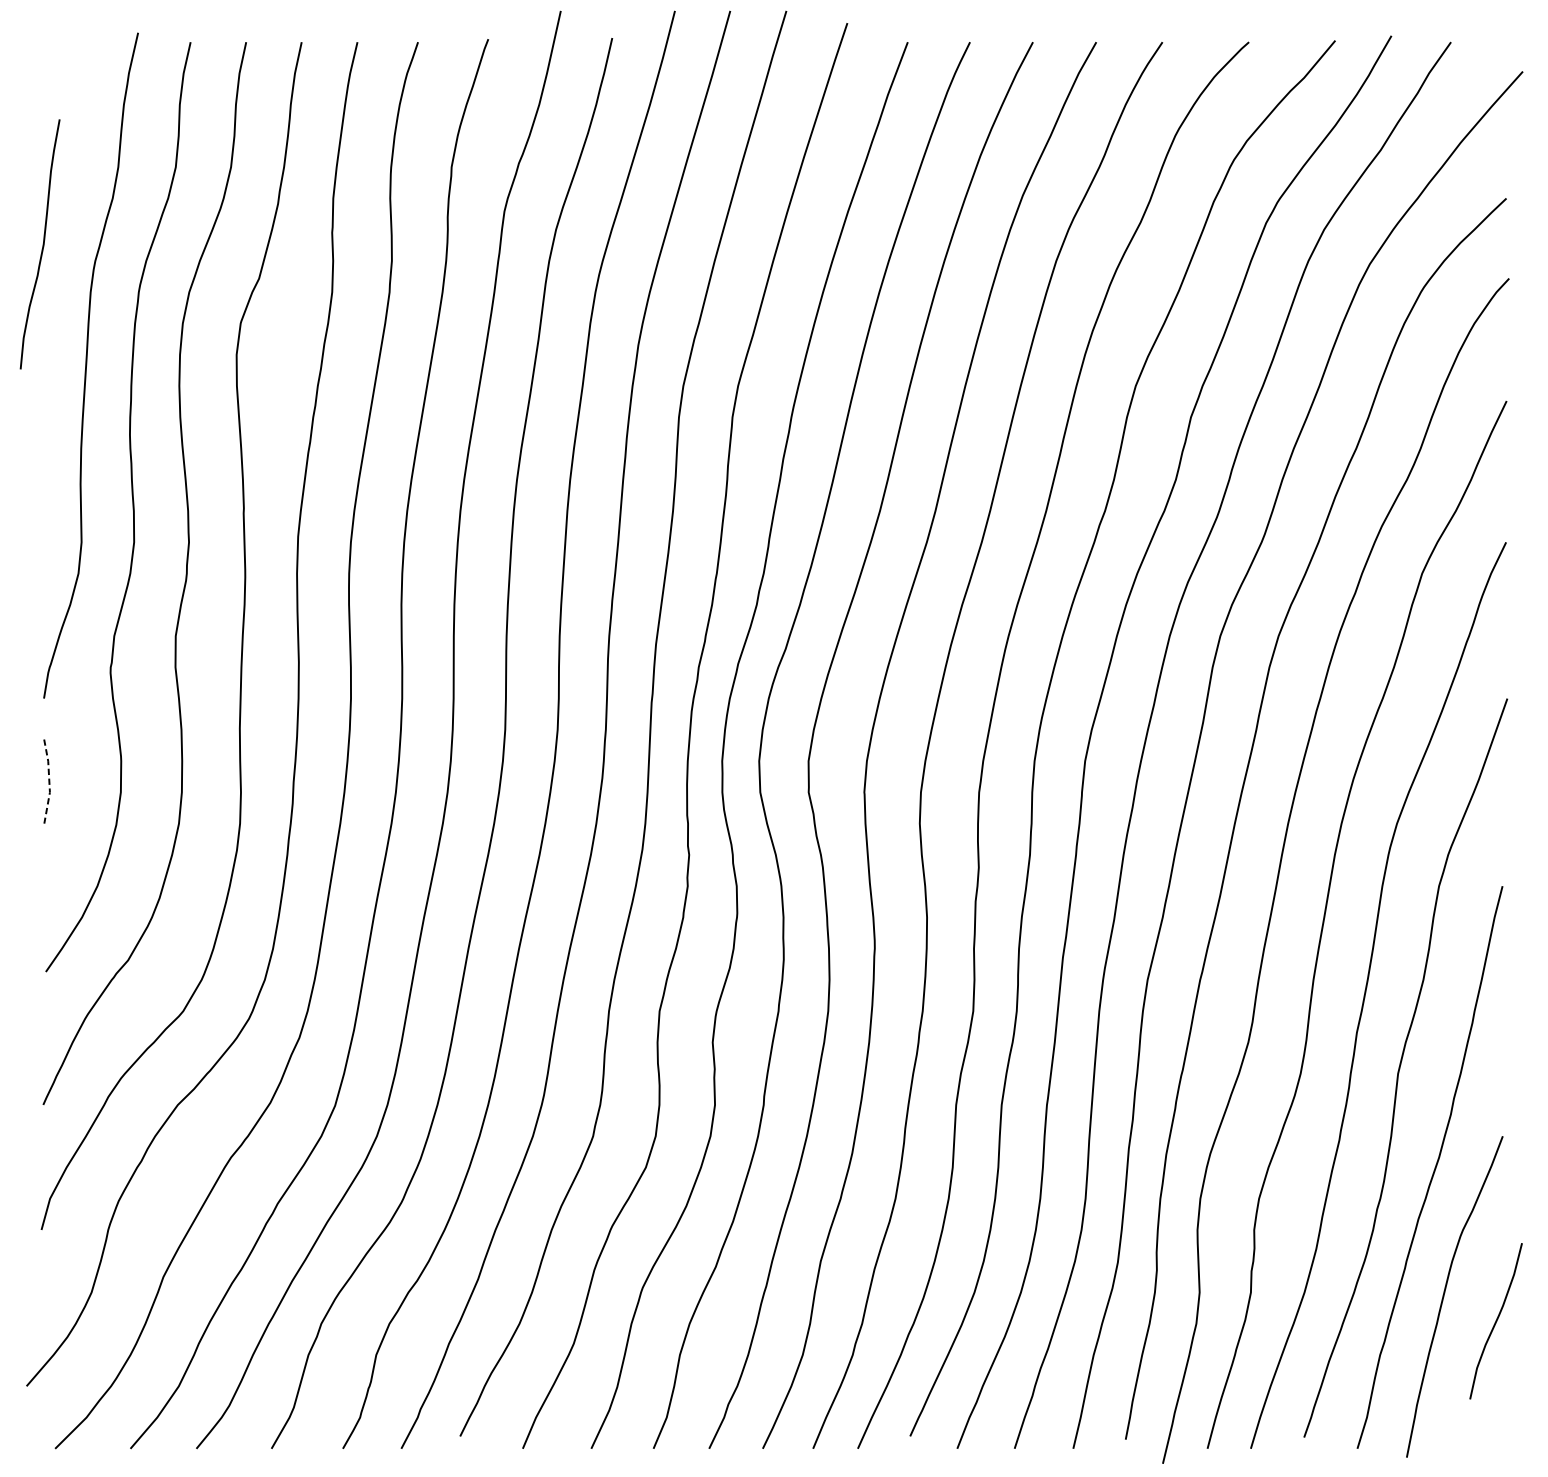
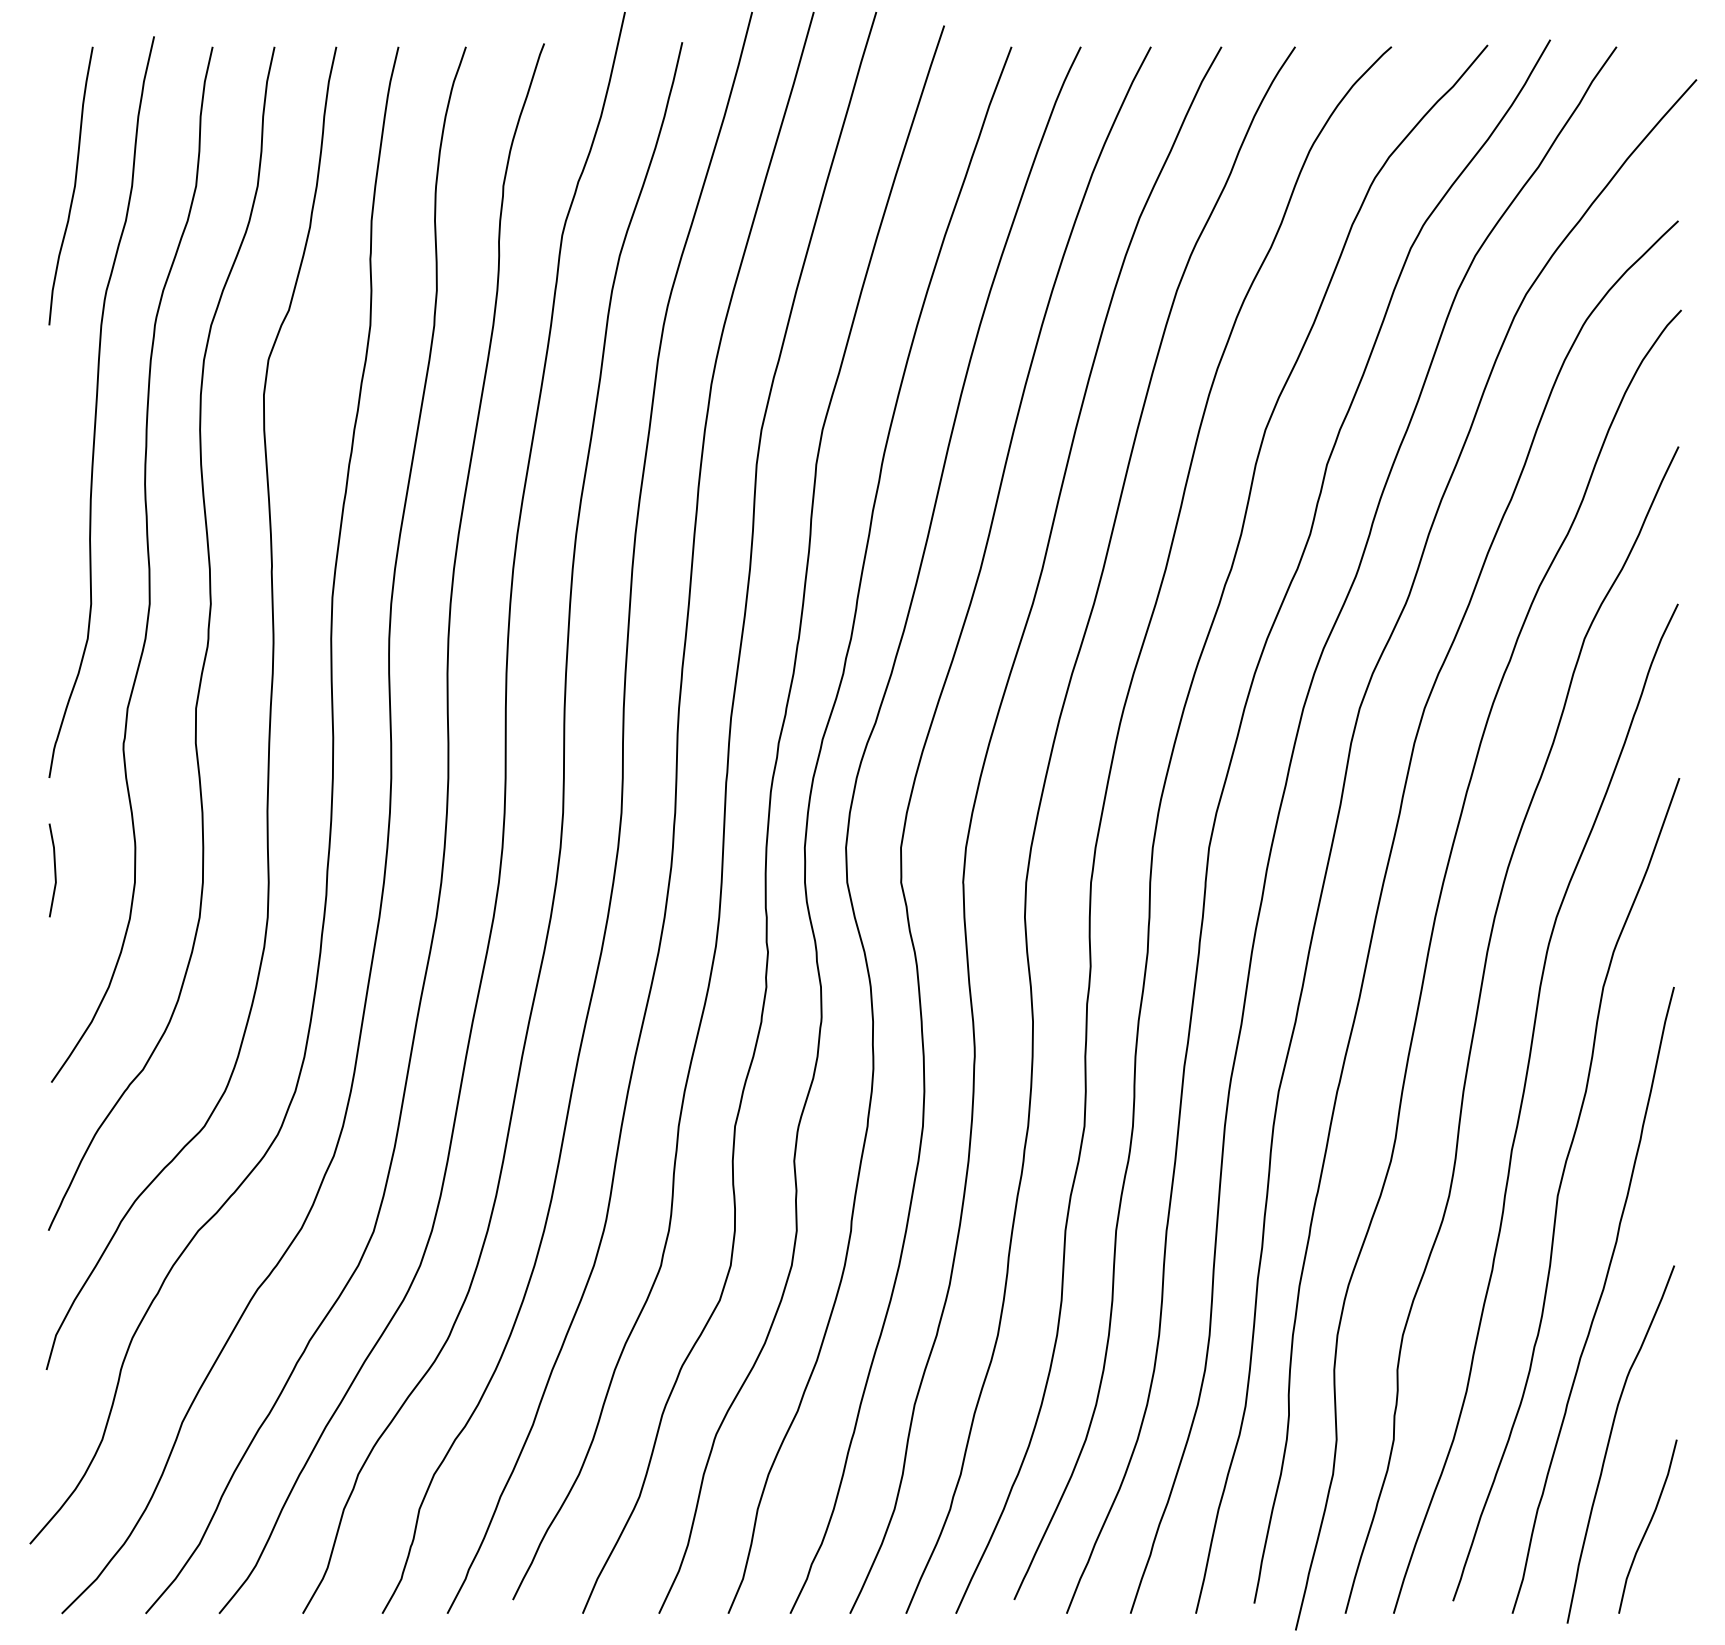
curve: (42, 245) -> (73, 187), moved
line: (49, 781) -> (55, 870), dashed -> solid
curve: (1495, 1321) -> (1647, 1526), moved

